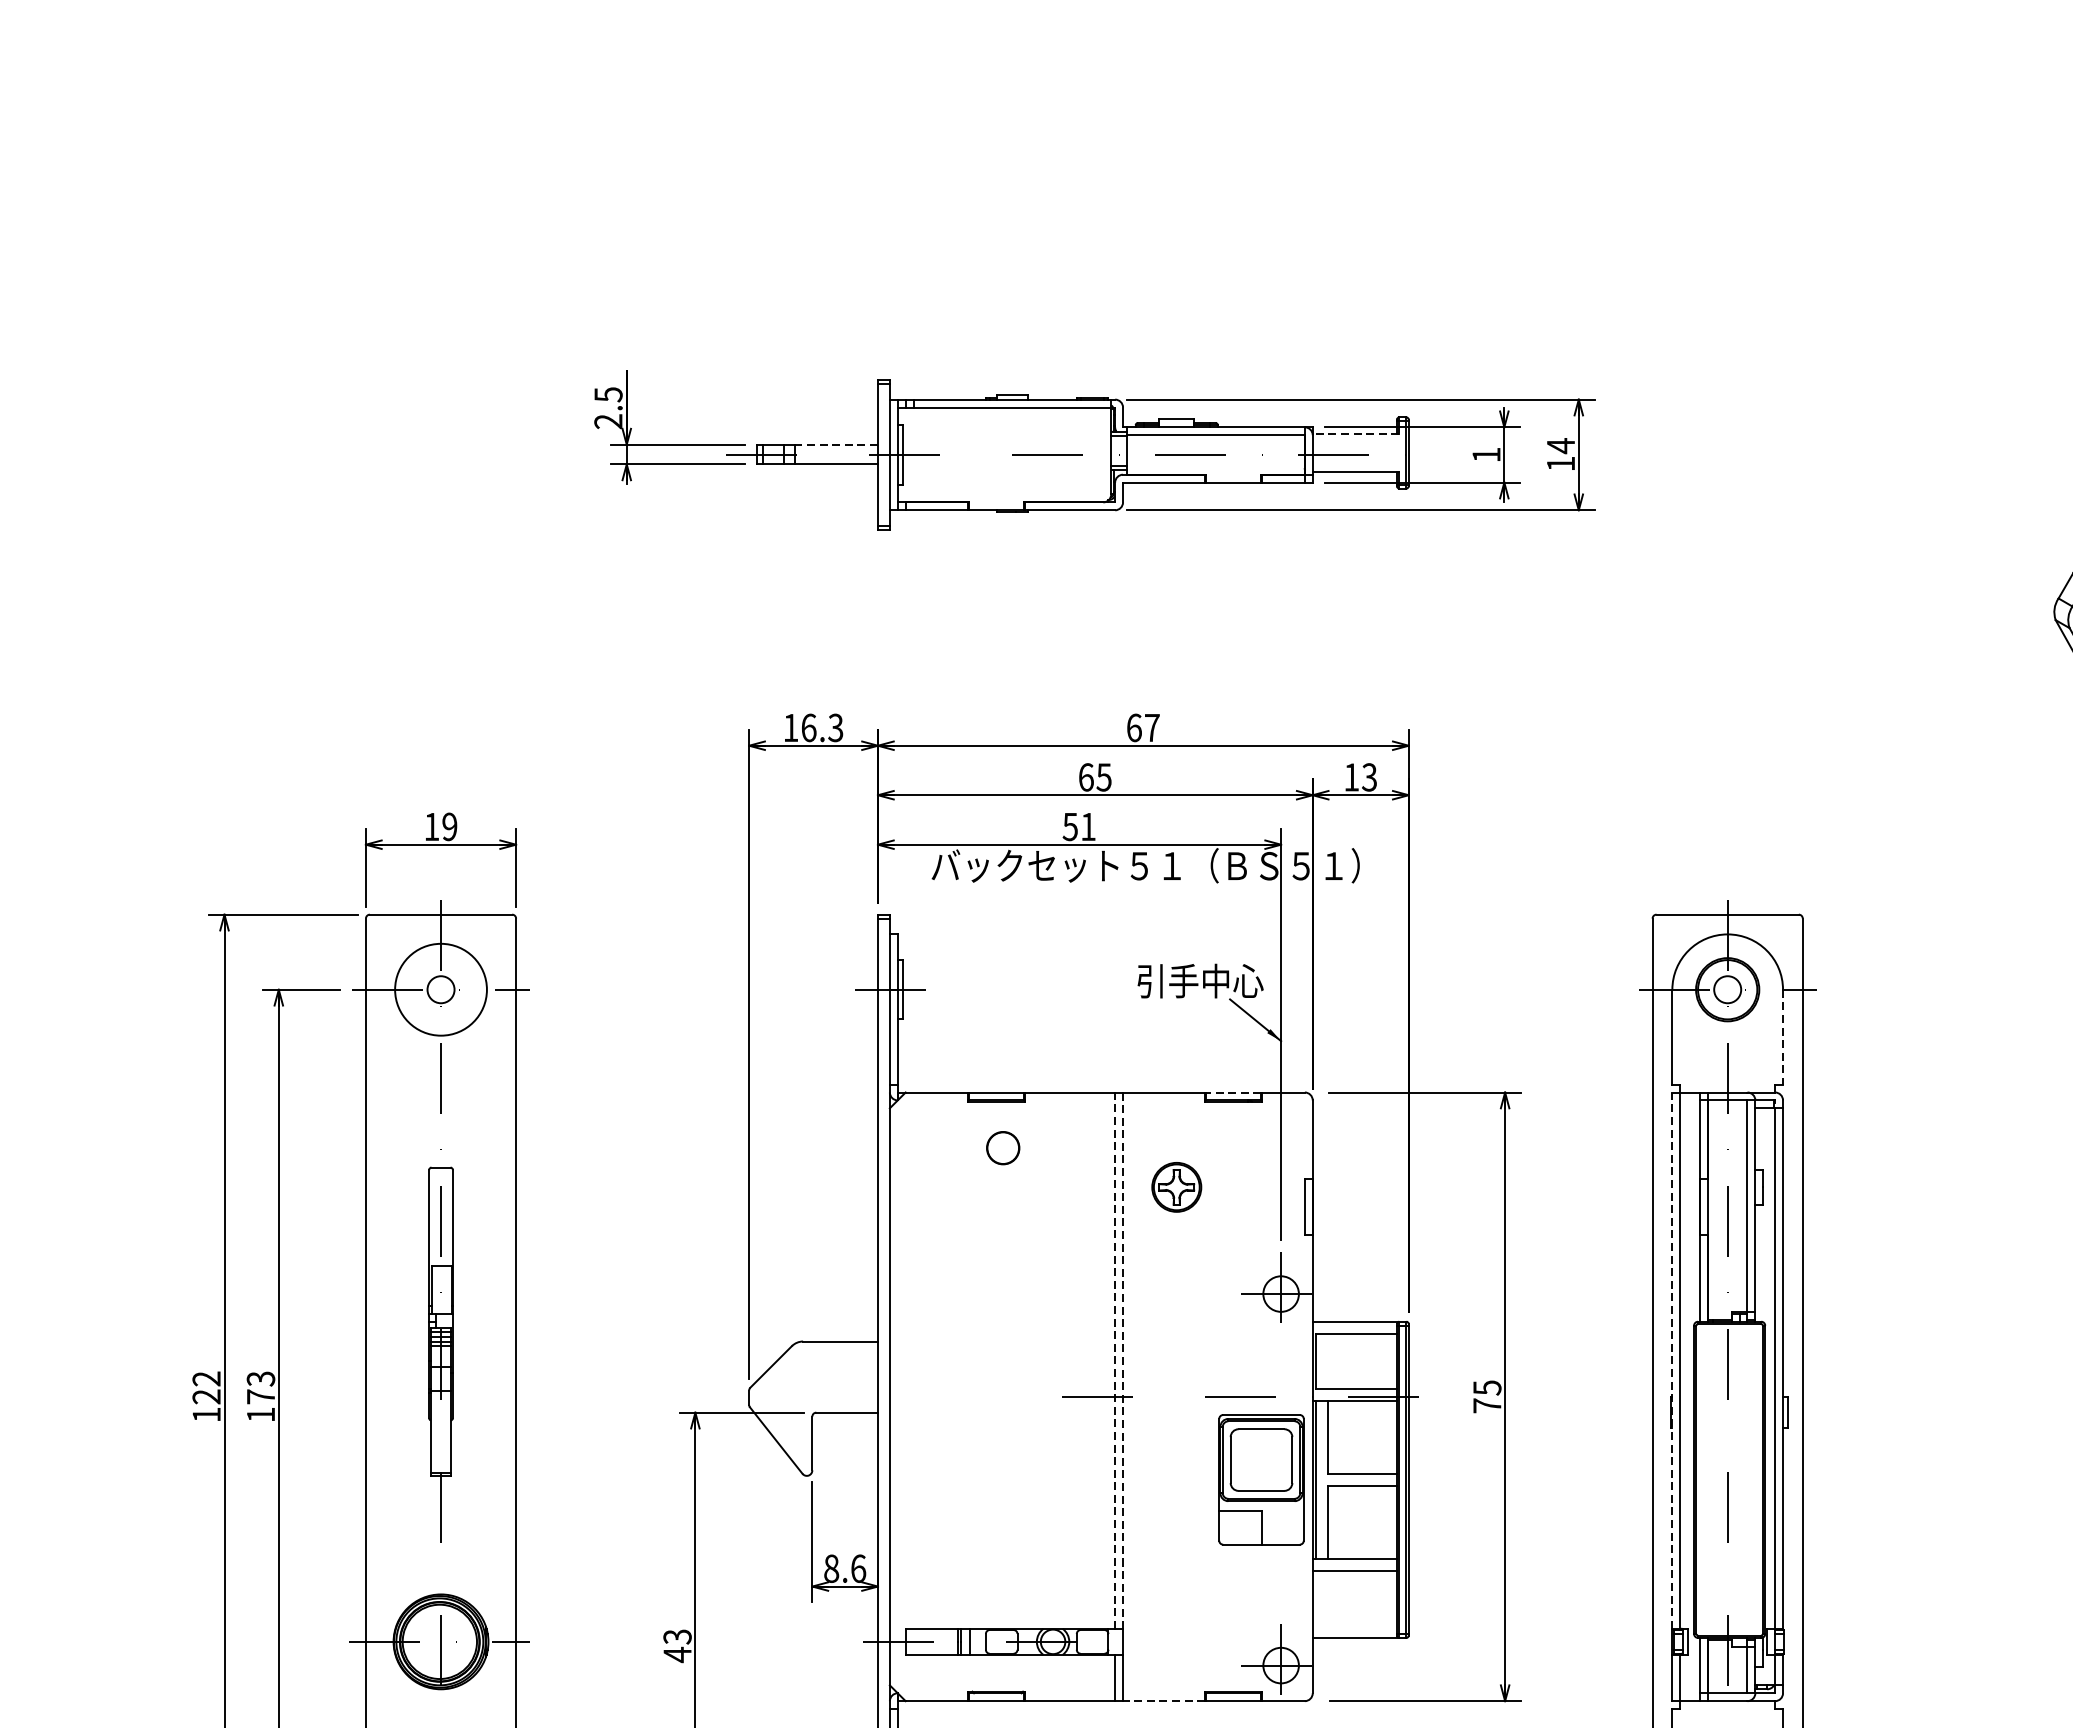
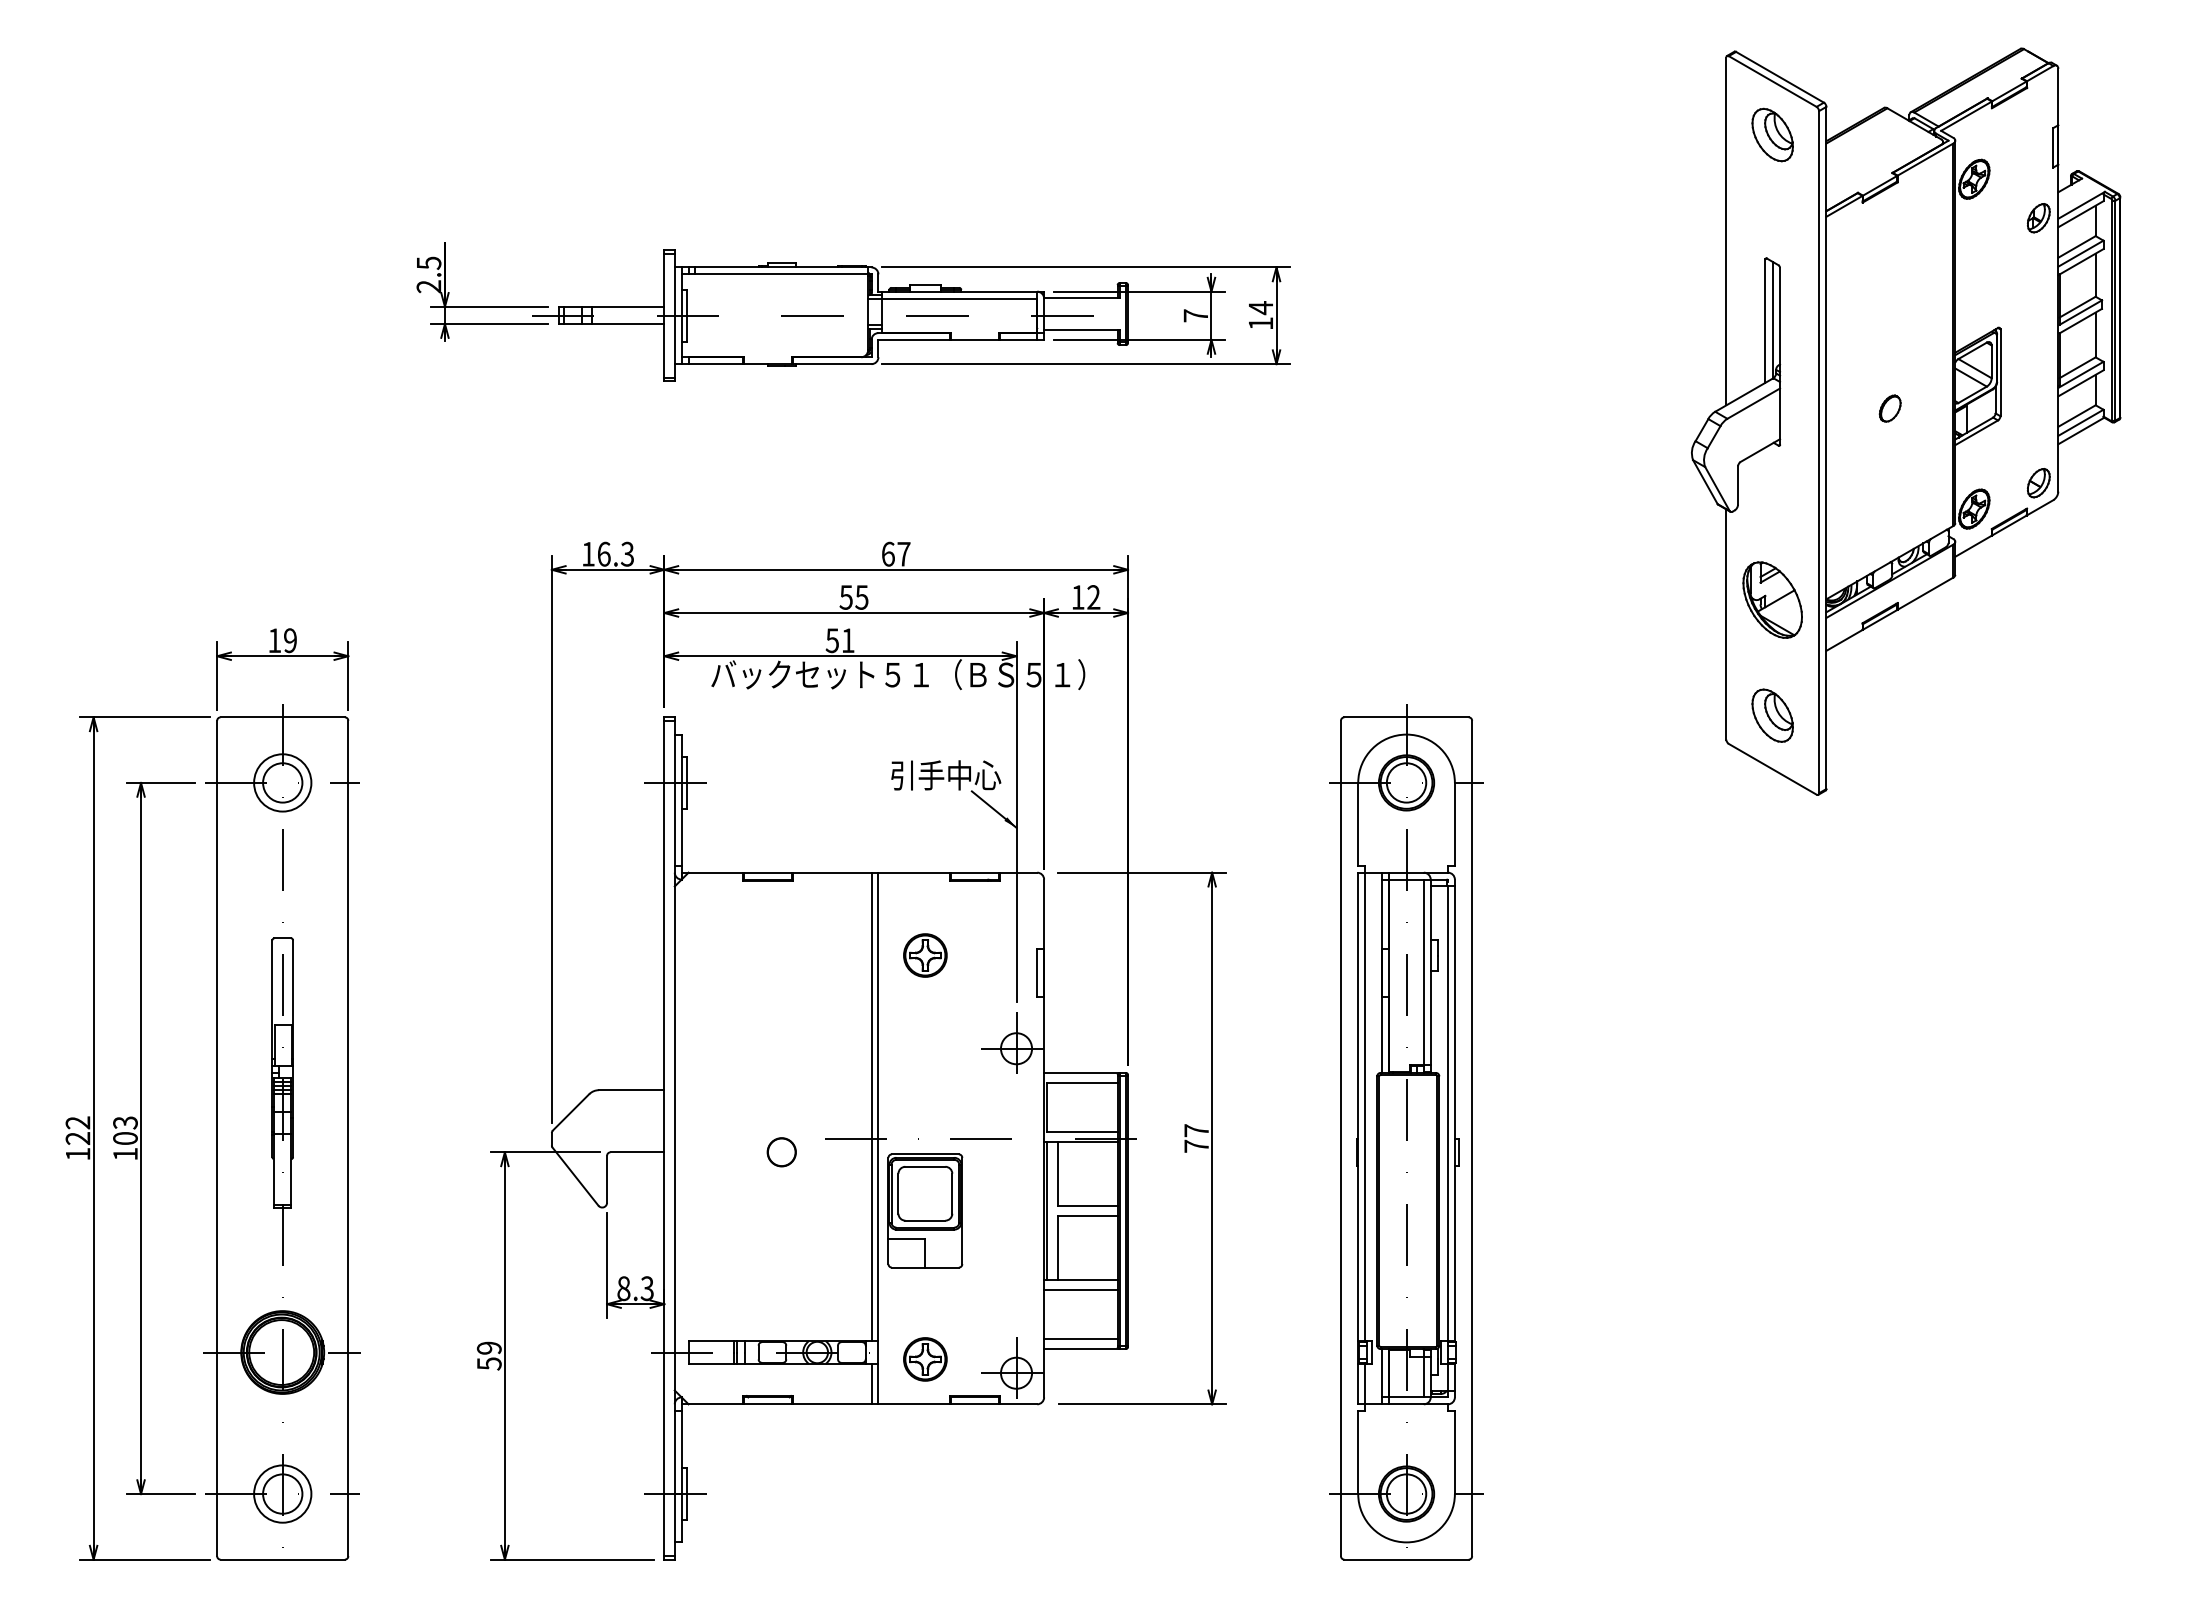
line: (1355, 433) -> (1081, 297), dashed -> solid
line: (835, 444) -> (627, 306), dashed -> solid
text: (1486, 454) -> (1195, 315), 1 -> 7
text: (1085, 777) -> (845, 597), 65 -> 55
text: (1369, 777) -> (1093, 597), 13 -> 12
circle: (440, 989) -> (282, 782), size x0.71
circle: (440, 989) -> (282, 782), size x1.67
circle: (1727, 989) -> (1406, 782), size x1.67
line: (1782, 1037) -> (1454, 824), dashed -> solid
line: (1233, 1092) -> (974, 872), dashed -> solid
circle: (1002, 1148) -> (781, 1152), moved
line: (1115, 1360) -> (871, 1106), dashed -> solid
line: (1672, 1360) -> (1358, 1106), dashed -> solid
line: (1123, 1361) -> (878, 1107), dashed -> solid
text: (1487, 1387) -> (1196, 1130), 75 -> 77
text: (261, 1396) -> (125, 1138), 173 -> 103
part: (1261, 1479) -> (925, 1210), moved
text: (858, 1568) -> (647, 1288), 8.6 -> 8.3
line: (1354, 1625) -> (1080, 1338), added
text: (677, 1646) -> (489, 1356), 43 -> 59
part: (1176, 1649) -> (925, 1359), added
line: (1164, 1701) -> (914, 1404), dashed -> solid

